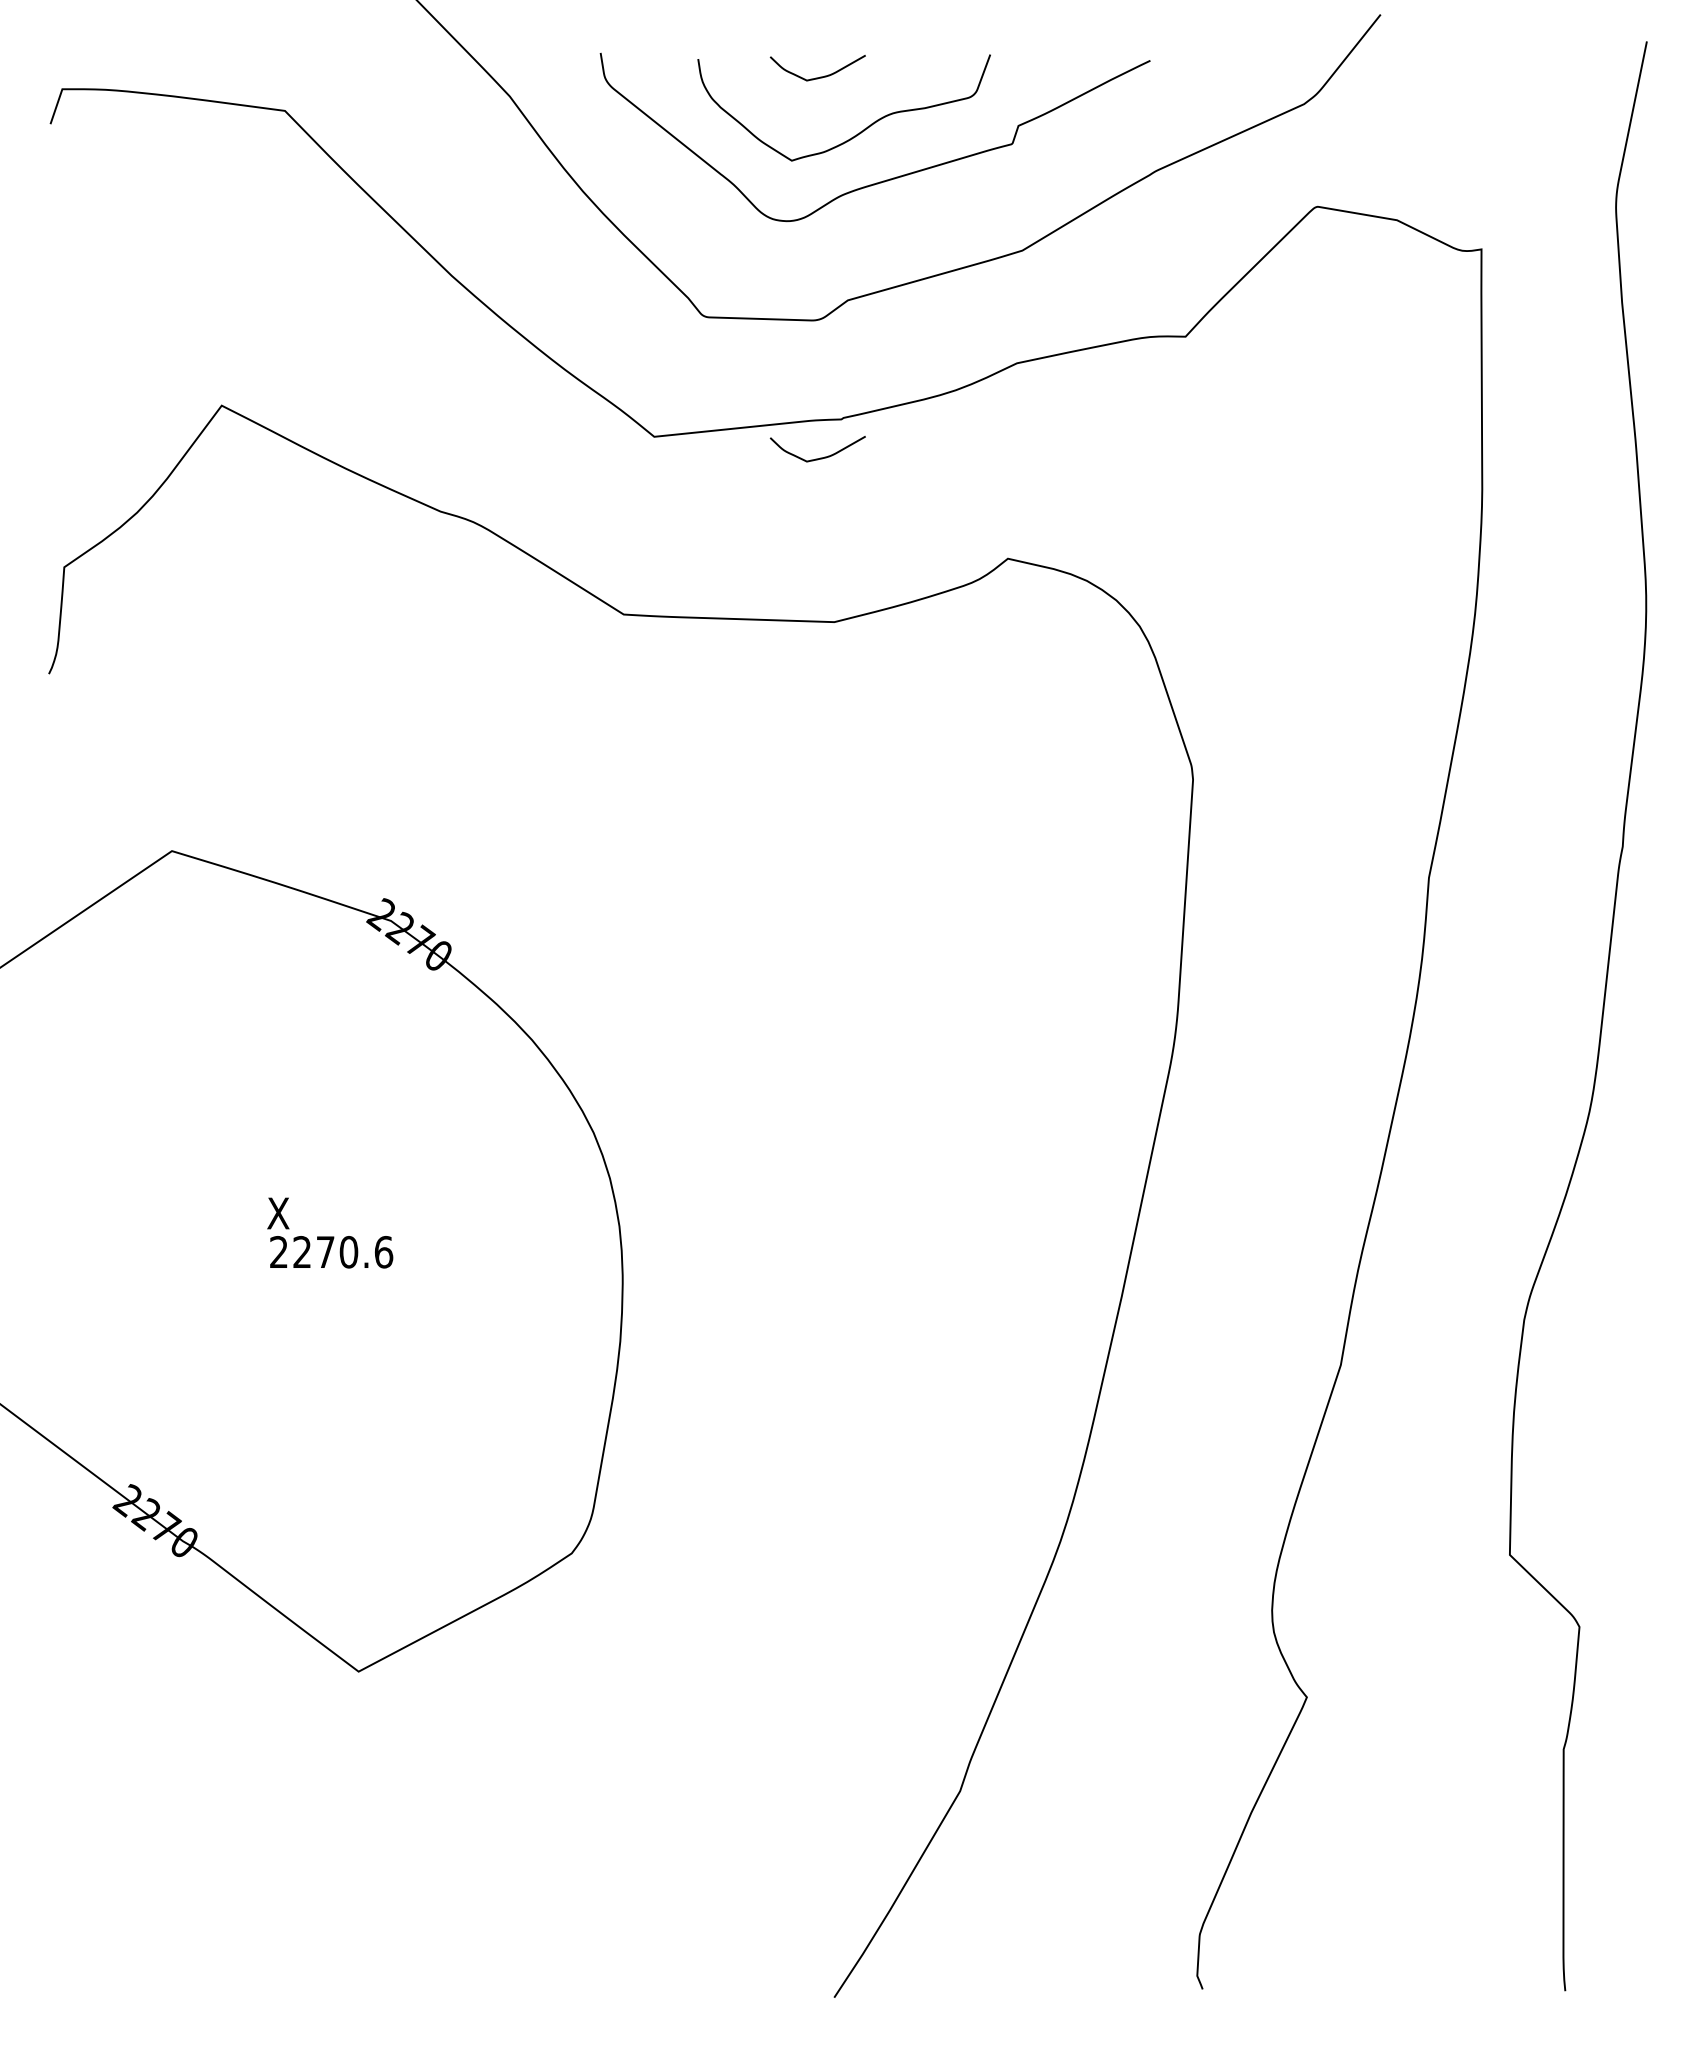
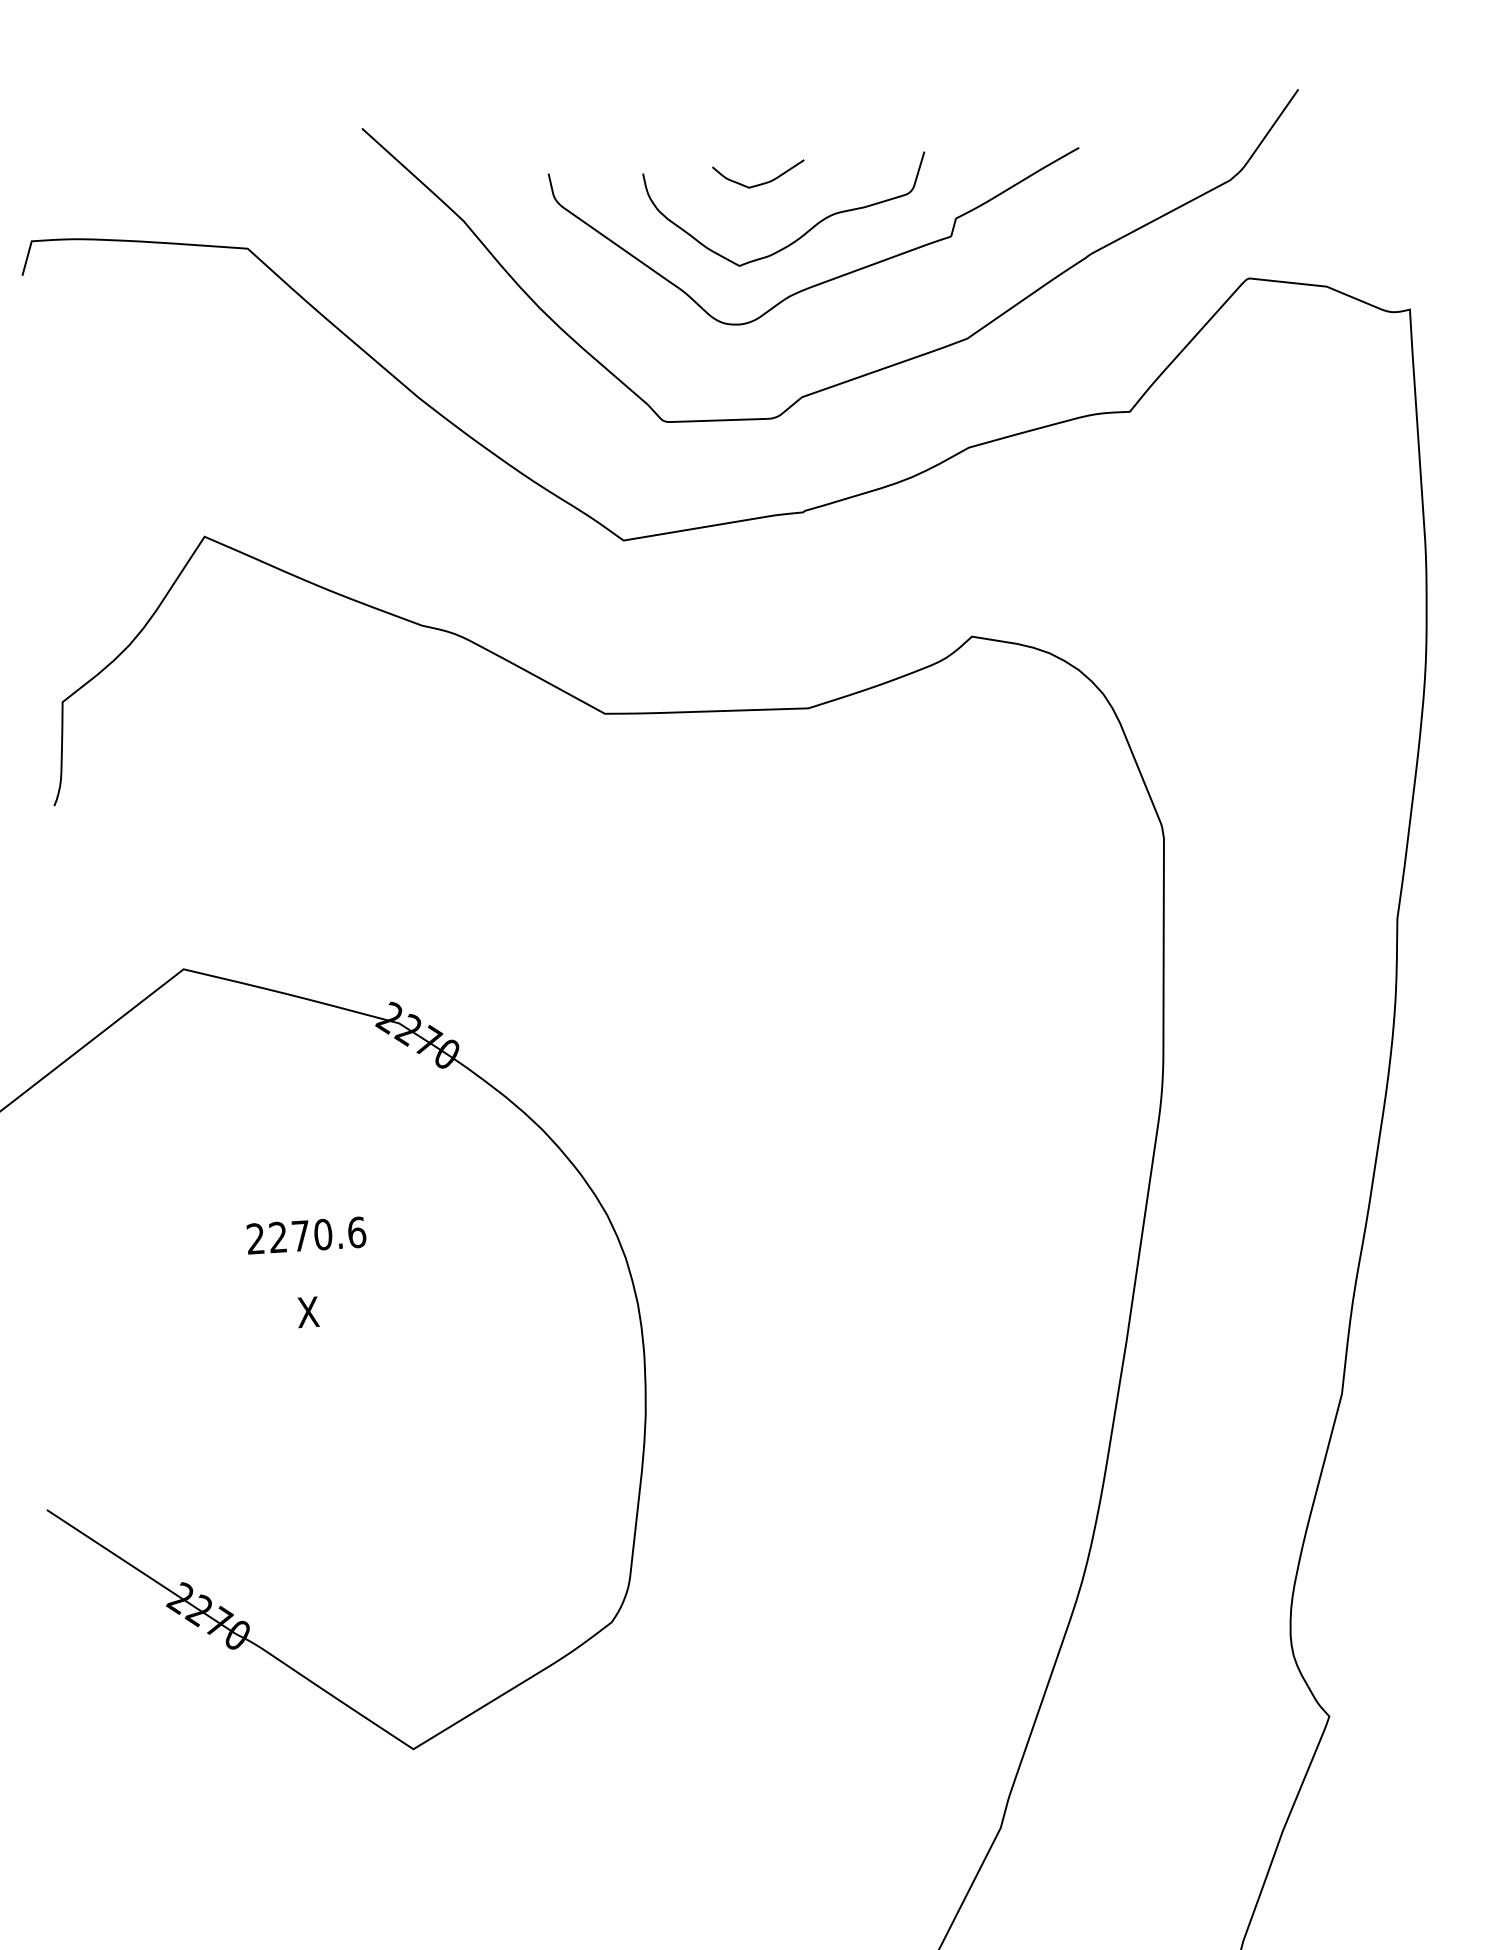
curve: (820, 457) -> (785, 550), removed
text: (331, 1252) -> (306, 1235), moved

